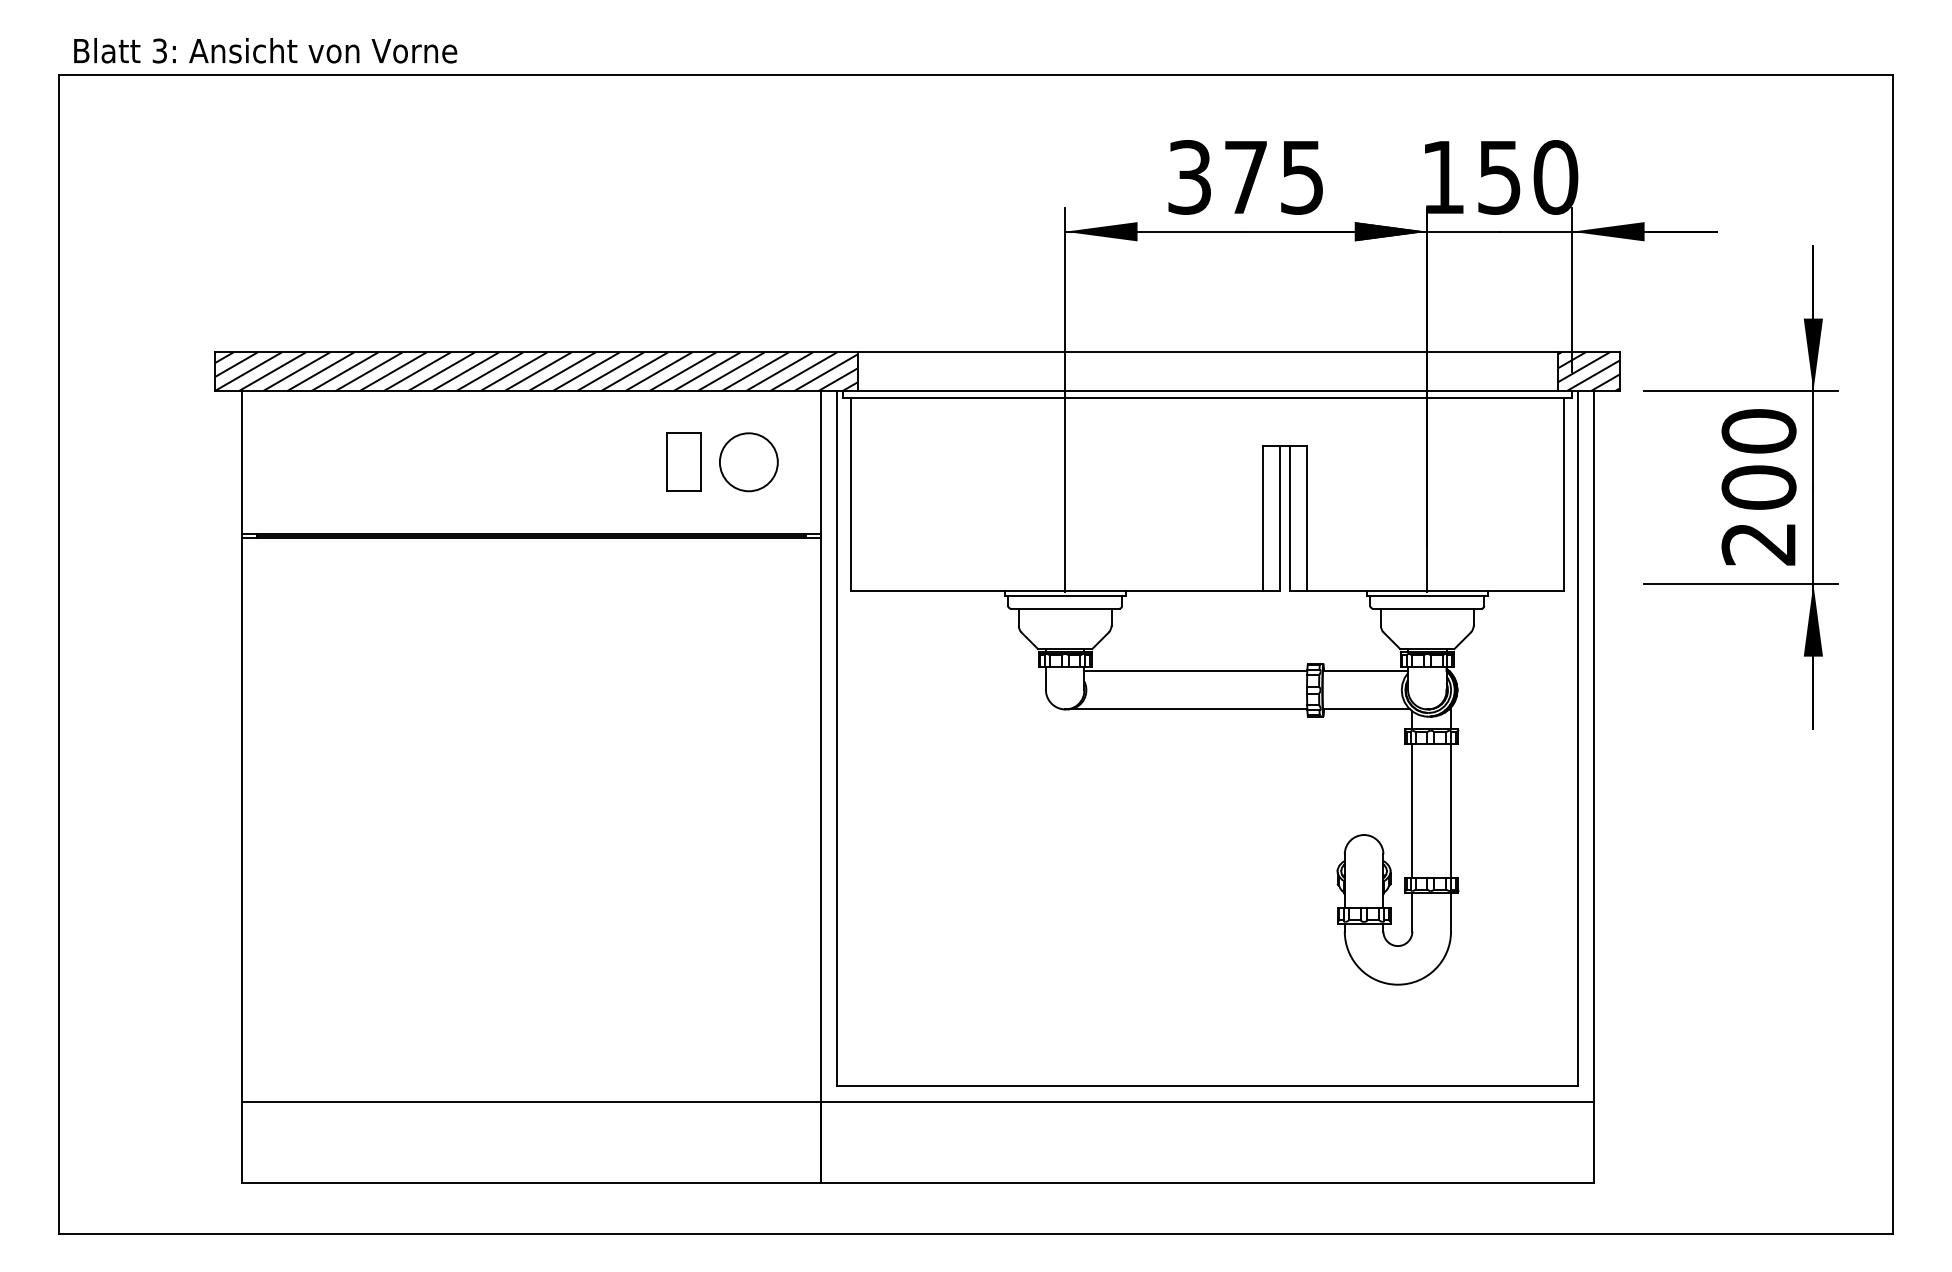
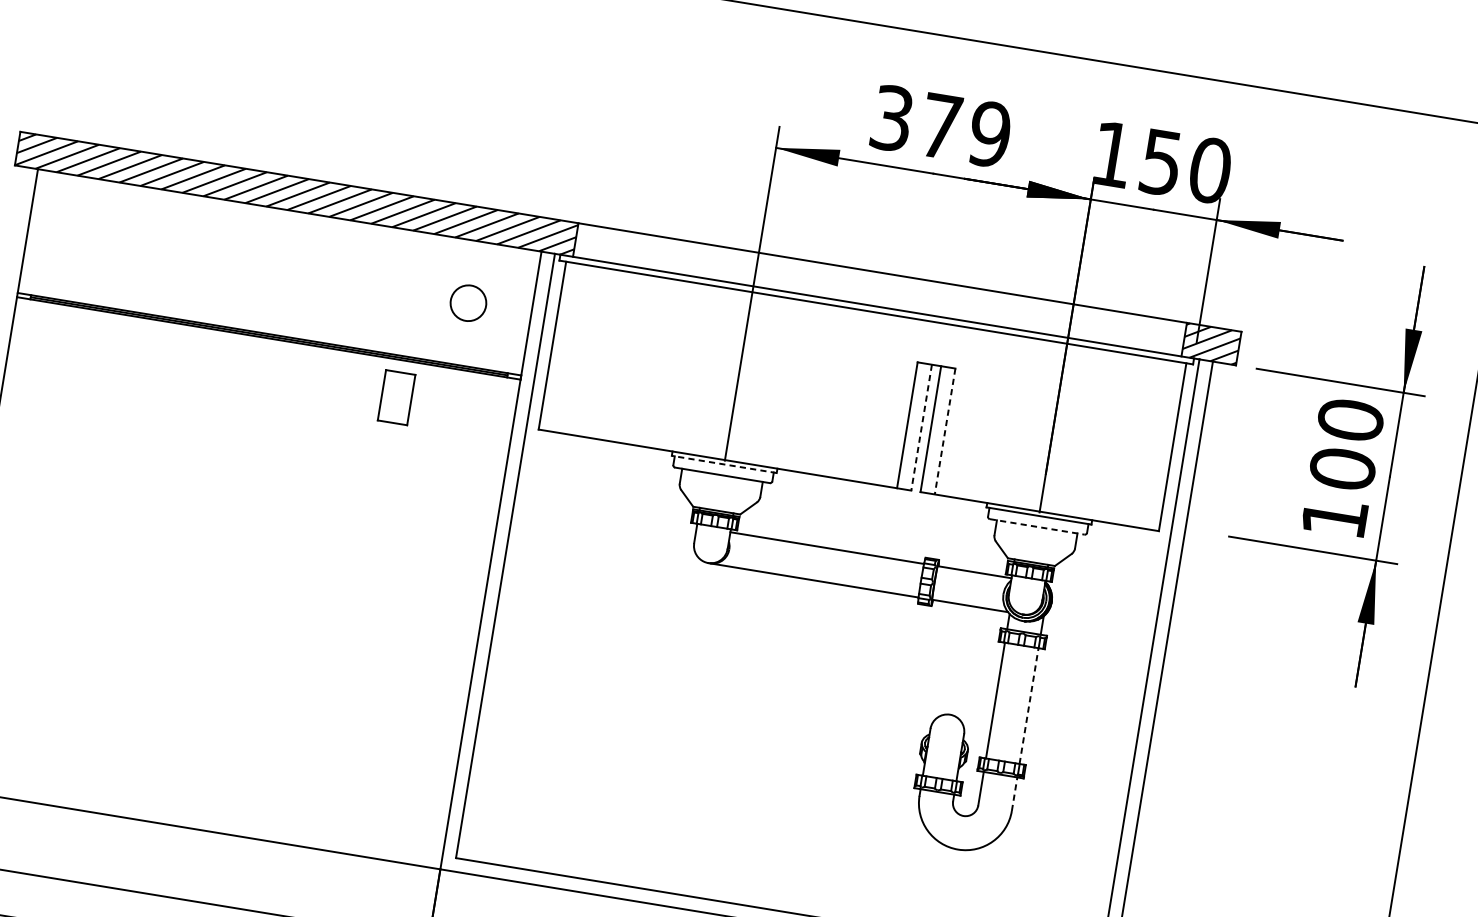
text: (1302, 177) -> (990, 134), 375 -> 379
part: (683, 461) -> (396, 396), moved
circle: (748, 462) -> (468, 303), size x0.7
line: (1279, 519) -> (921, 428), solid -> dashed
line: (1306, 519) -> (944, 432), solid -> dashed
text: (1758, 544) -> (1334, 518), 200 -> 100
line: (1064, 596) -> (723, 464), solid -> dashed
line: (1427, 608) -> (1037, 526), solid -> dashed
line: (1451, 810) -> (1029, 705), solid -> dashed
line: (1451, 911) -> (1015, 793), solid -> dashed

